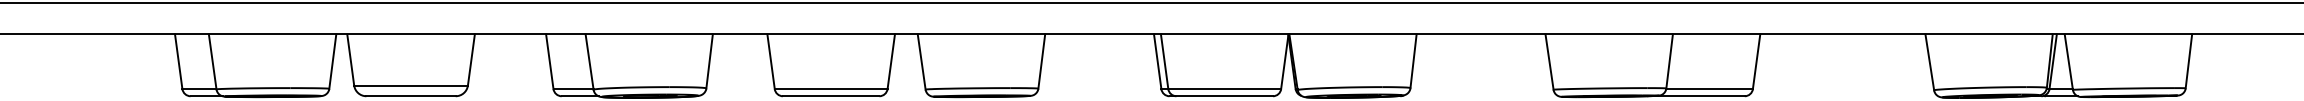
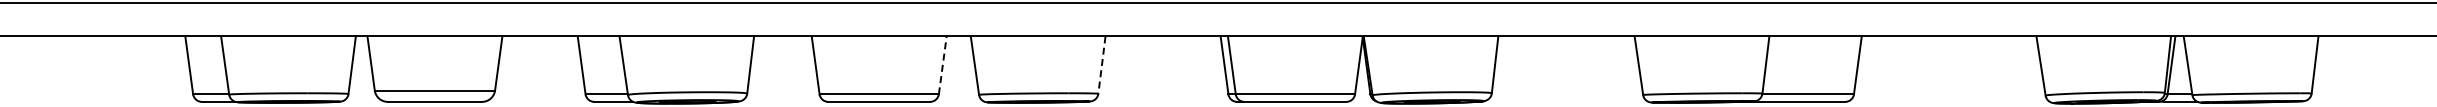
line: (891, 60) -> (942, 64), solid -> dashed
line: (1041, 61) -> (1101, 65), solid -> dashed

